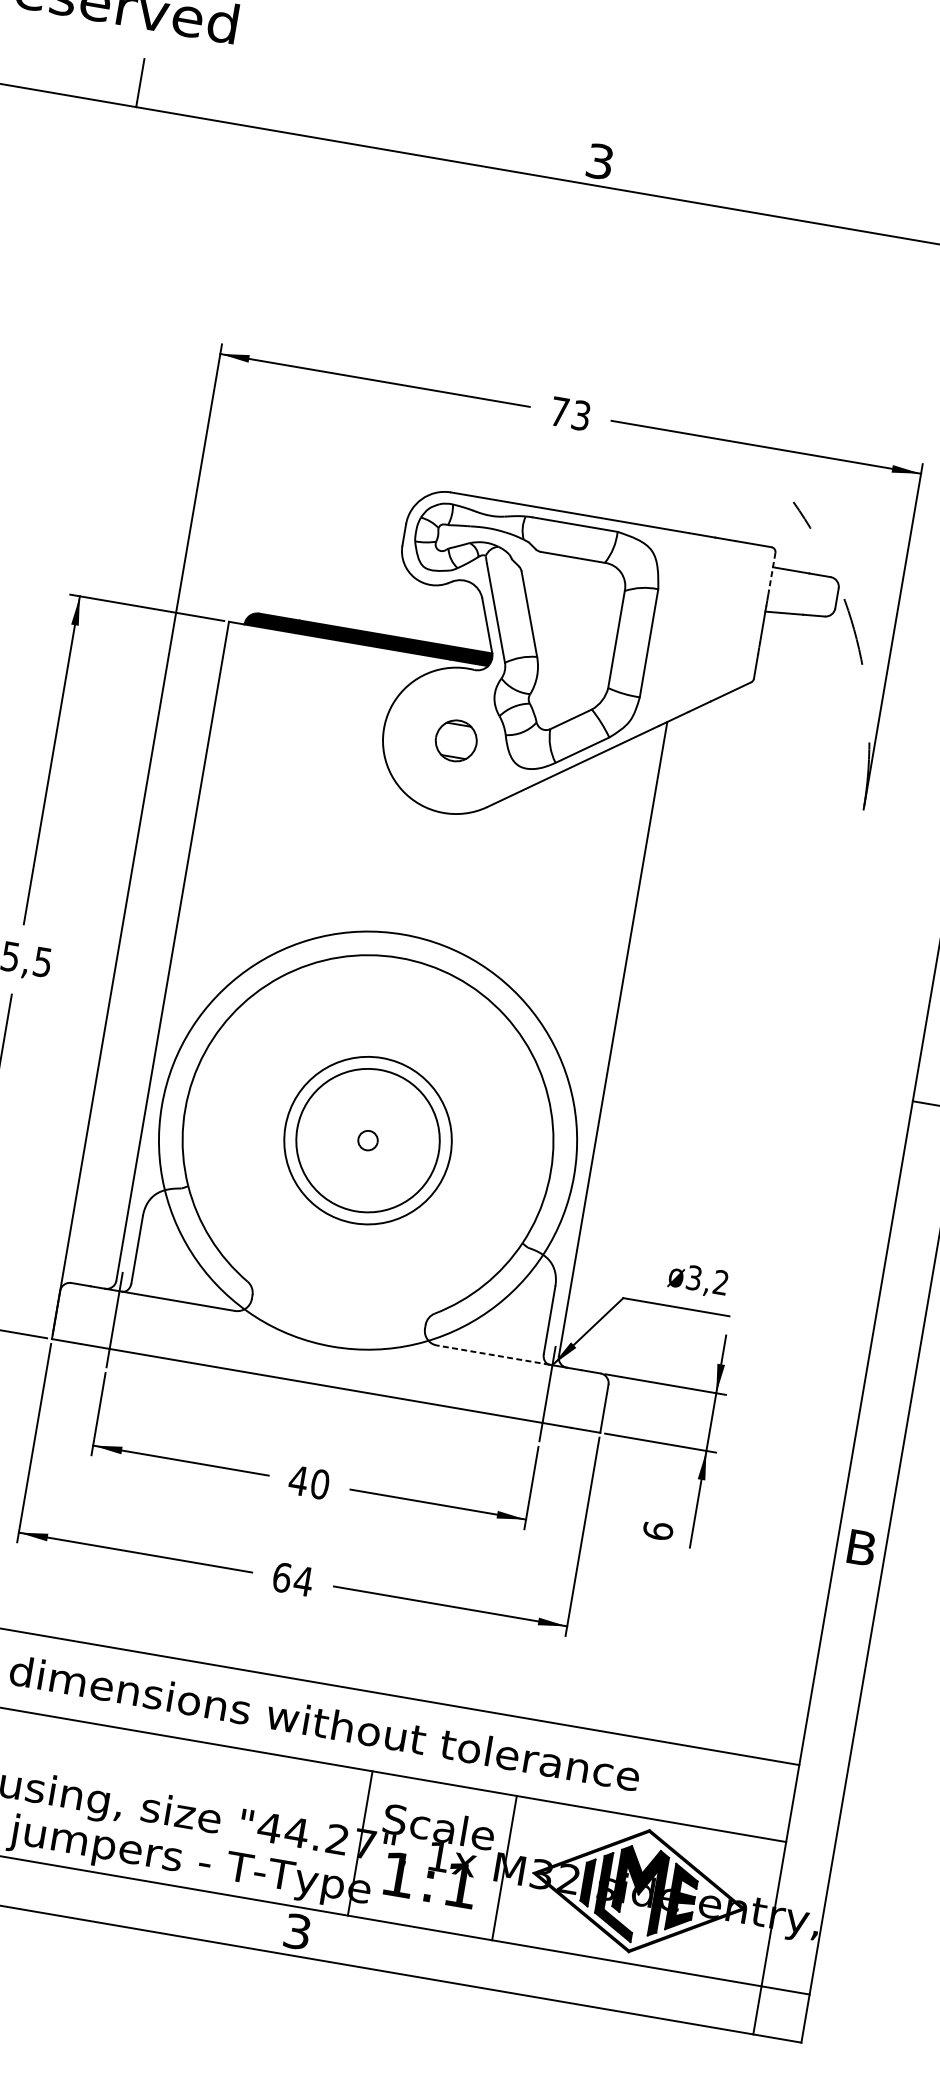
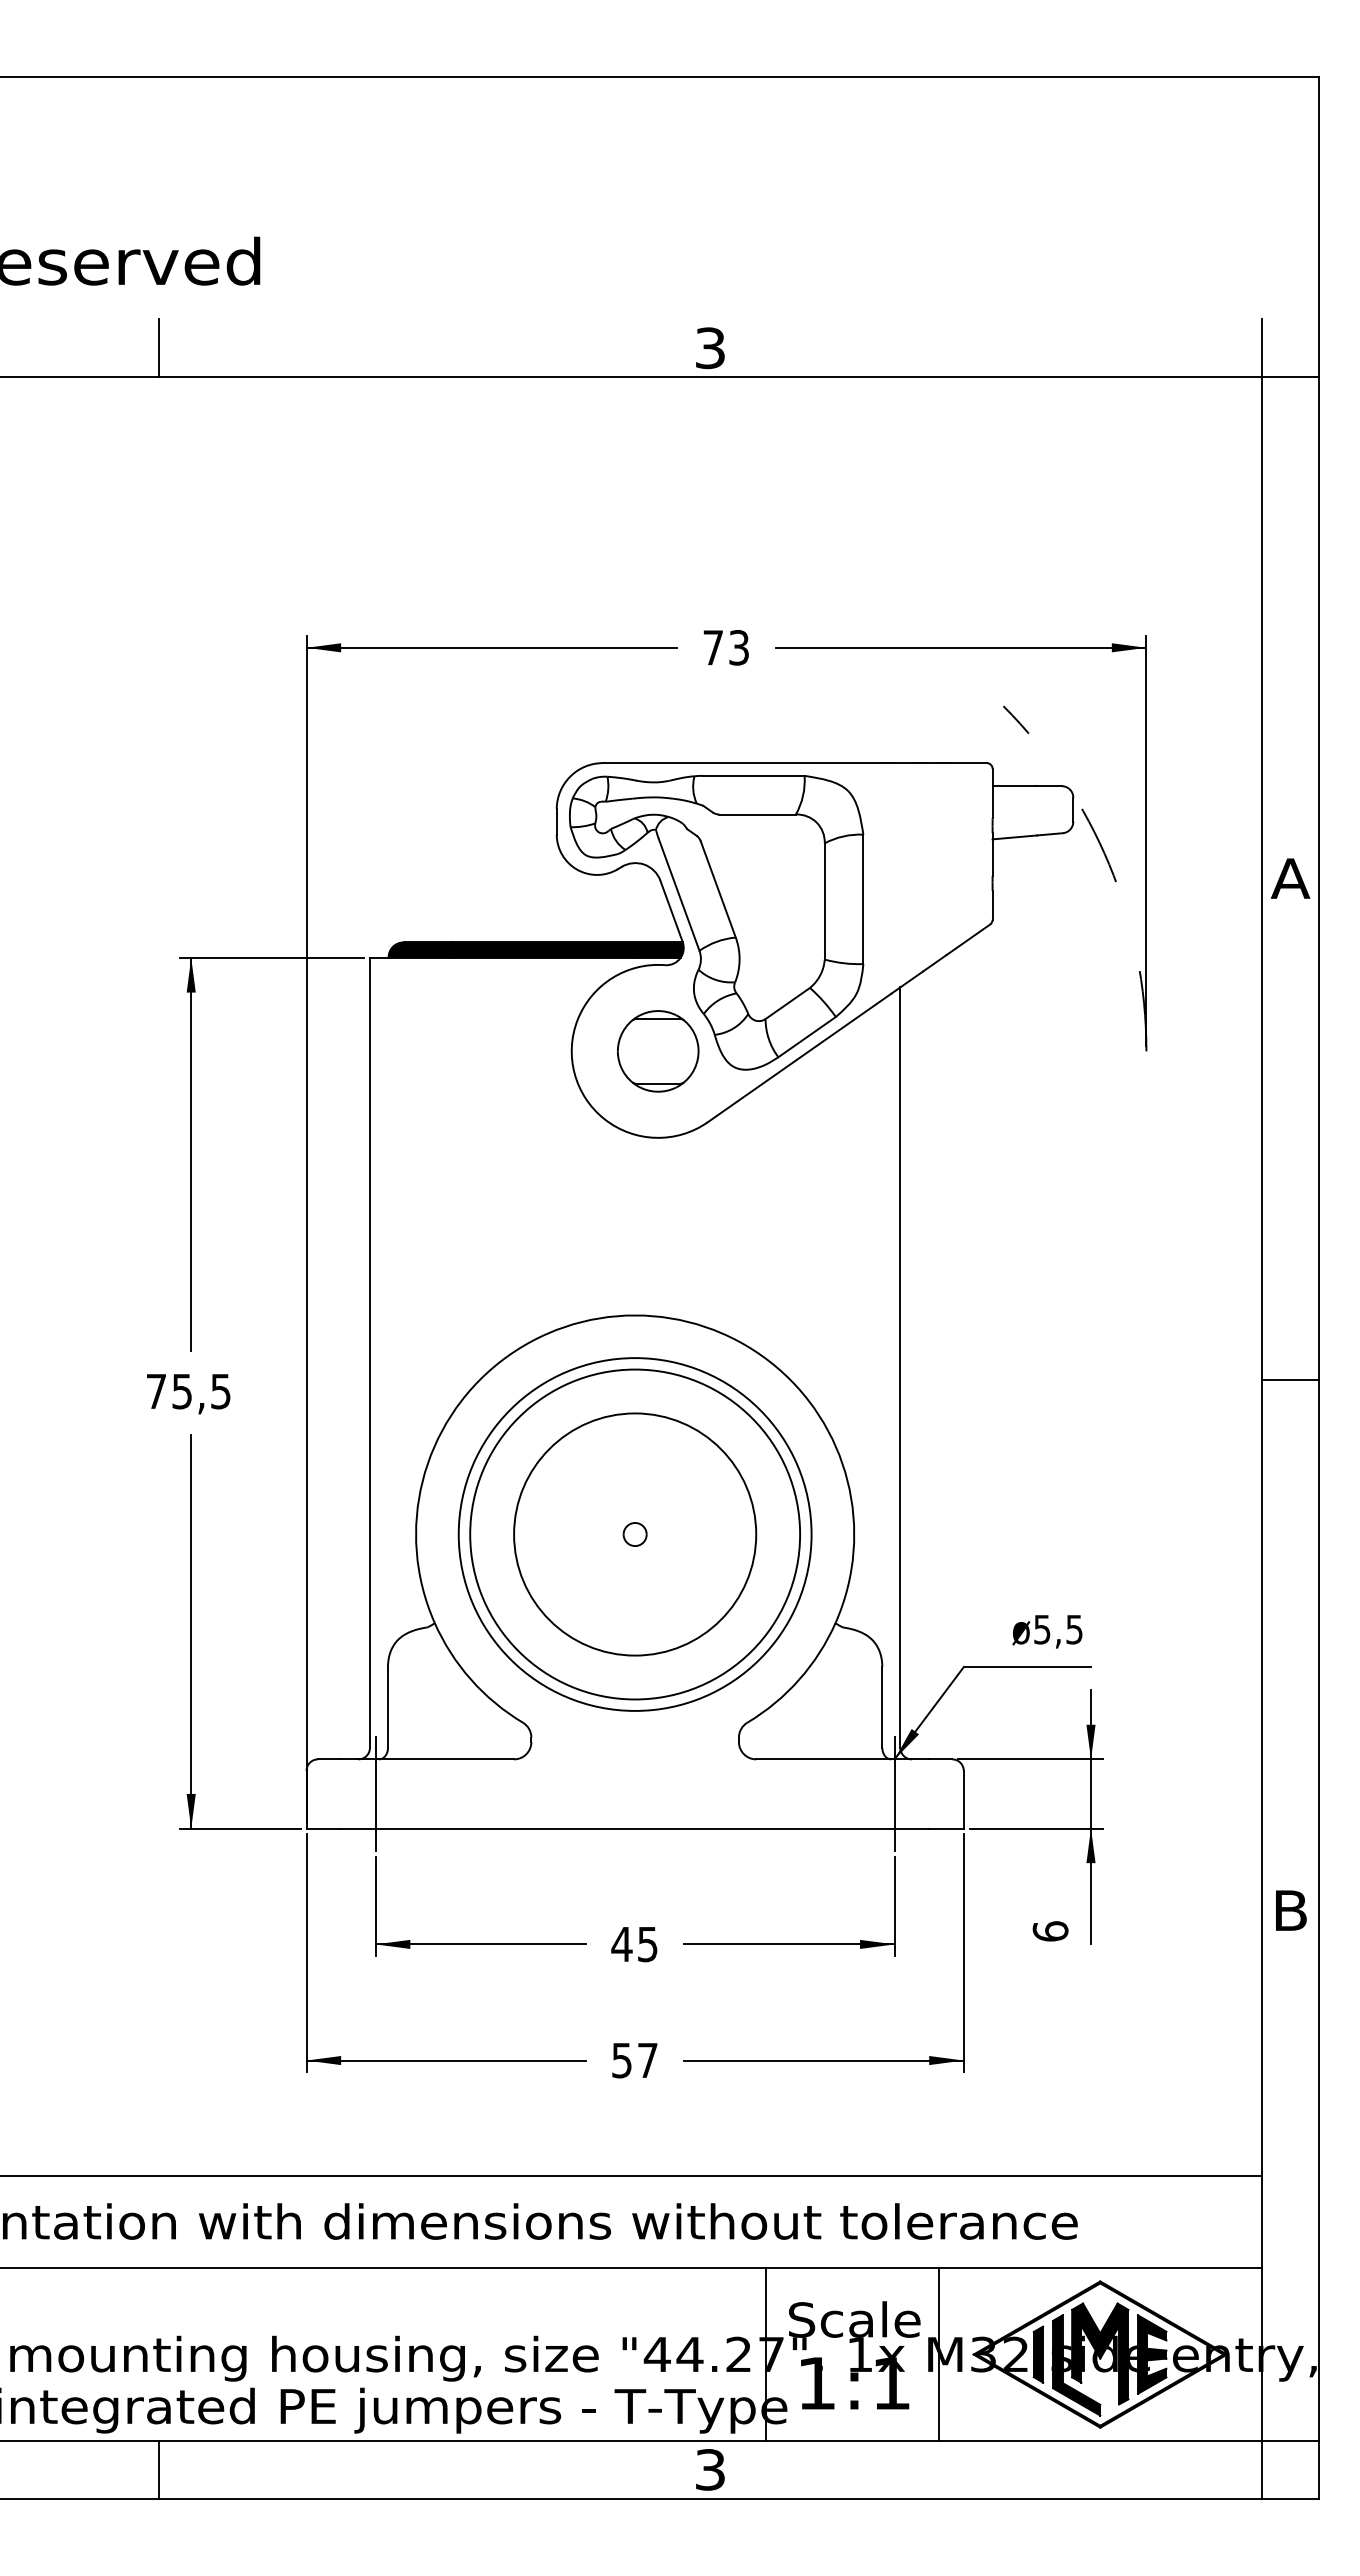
line: (771, 573) -> (992, 793), dashed -> solid
part: (456, 740) -> (658, 1051), size x1.67
circle: (367, 1140) -> (634, 1534), size x0.71
circle: (368, 1140) -> (635, 1534), size x1.43
circle: (368, 1140) -> (635, 1534), size x1.67
text: (707, 1280) -> (1058, 1629), ø3,2 -> ø5,5
line: (493, 1355) -> (823, 1759), dashed -> solid
text: (319, 1484) -> (647, 1944), 40 -> 45
text: (293, 1579) -> (635, 2060), 64 -> 57

